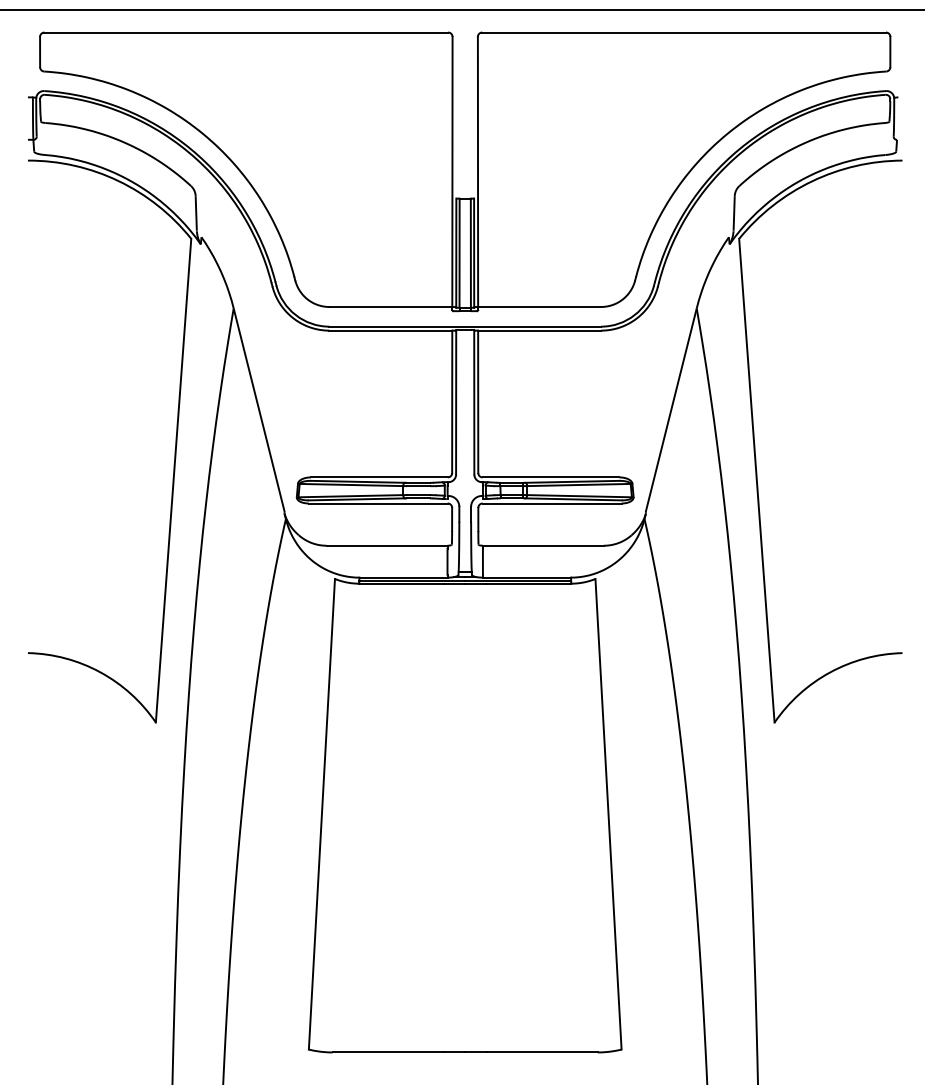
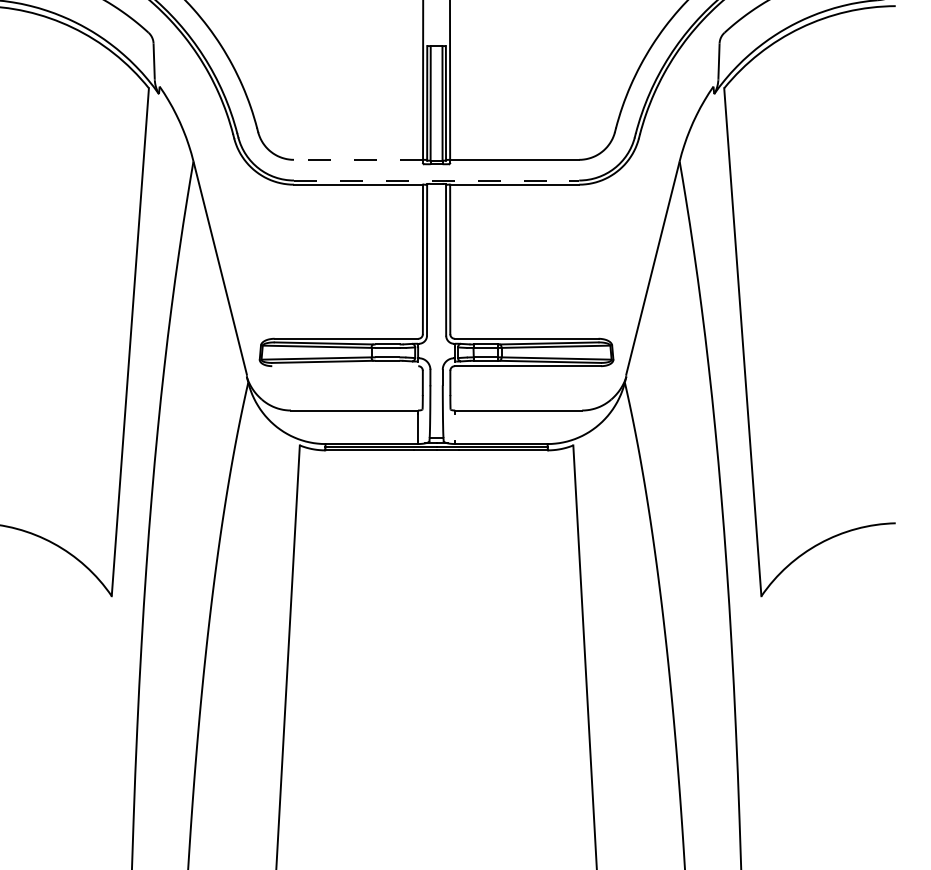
line: (390, 306) -> (358, 159), solid -> dashed
line: (465, 326) -> (436, 180), solid -> dashed
line: (377, 503) -> (344, 366), removed
line: (482, 561) -> (454, 427), removed

